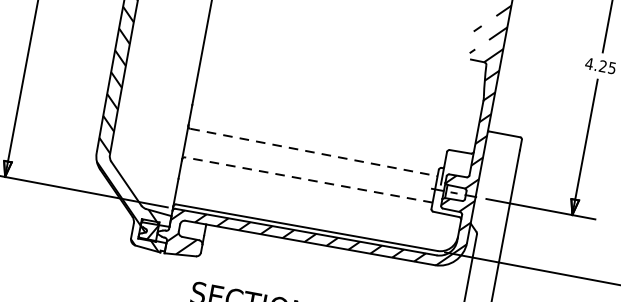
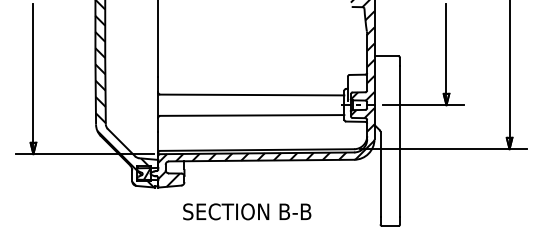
line: (314, 153) -> (252, 95), dashed -> solid
line: (307, 179) -> (251, 115), dashed -> solid

